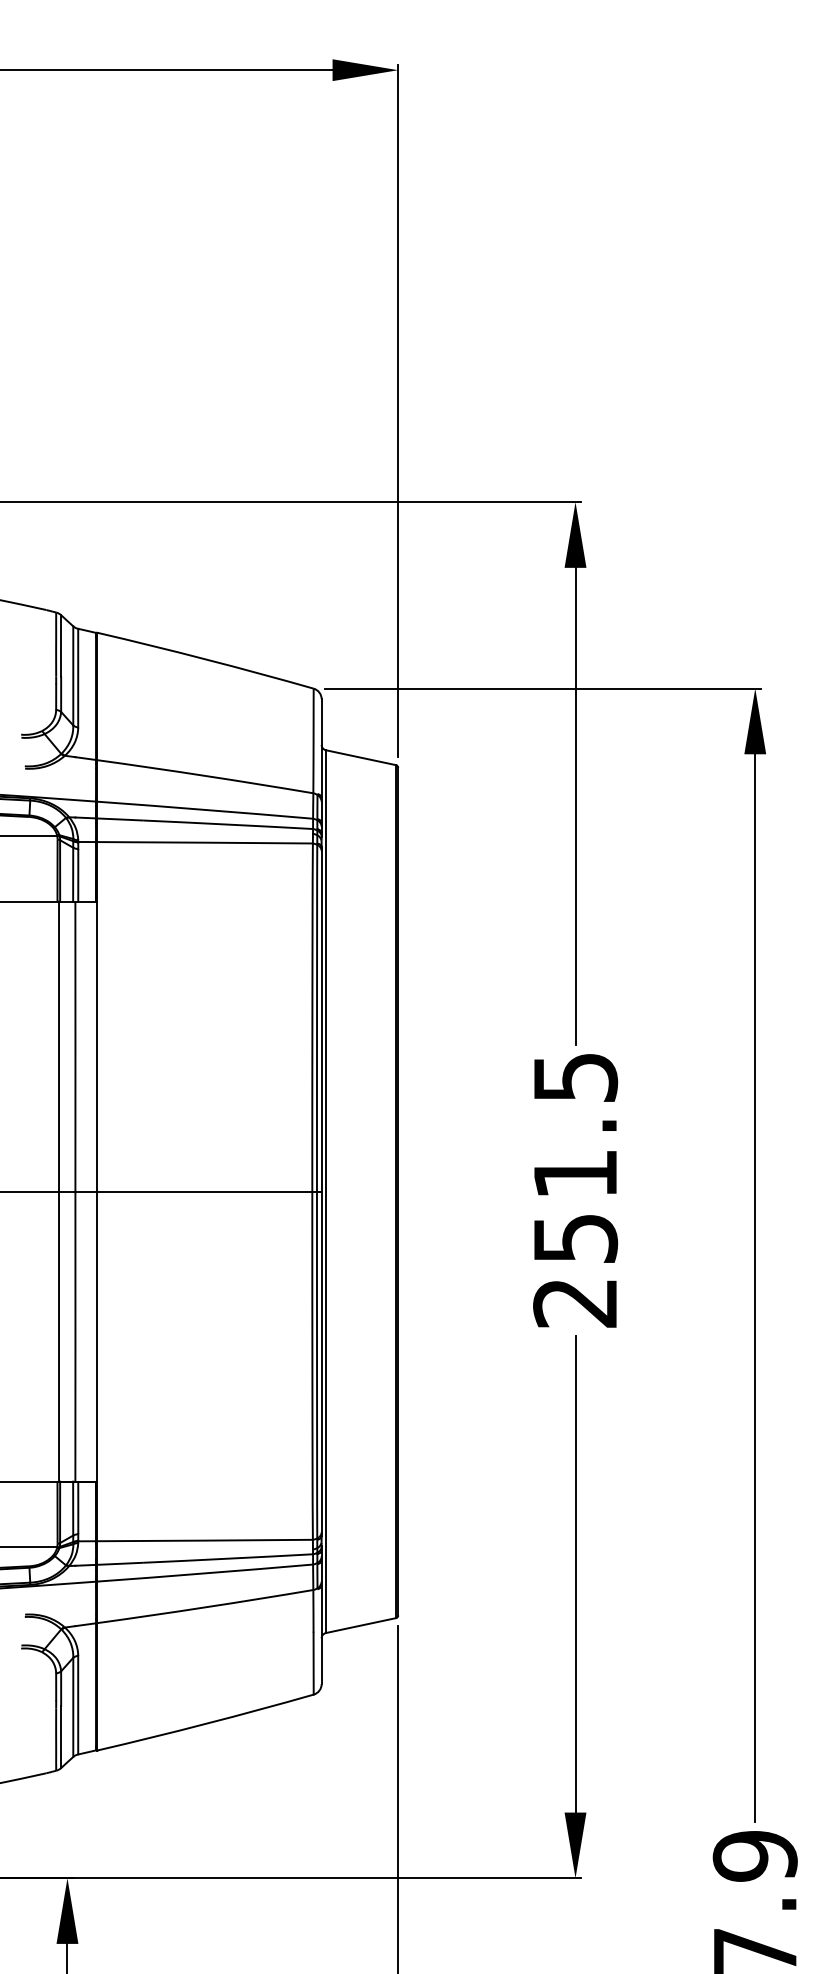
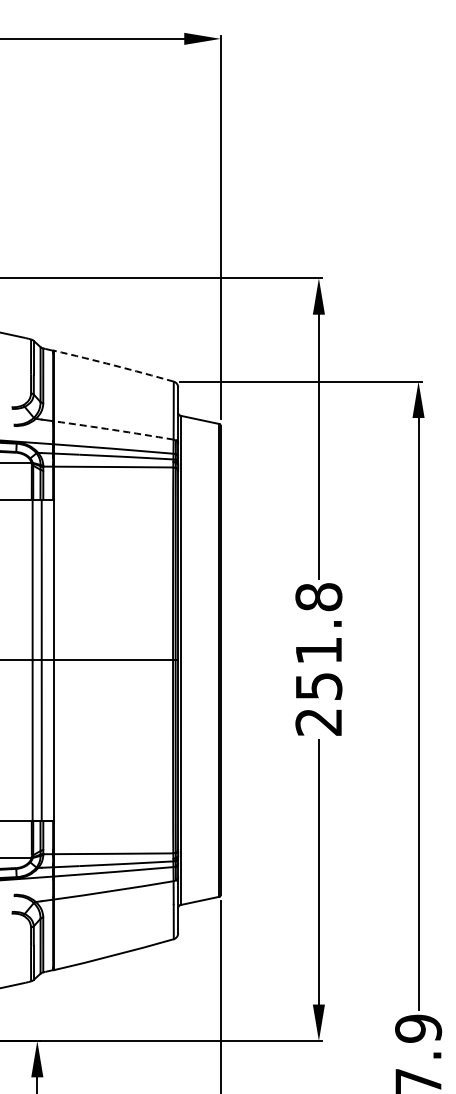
arc: (206, 659) -> (114, 365), solid -> dashed
arc: (204, 776) -> (113, 430), solid -> dashed
text: (574, 1078) -> (318, 597), 251.5 -> 251.8

